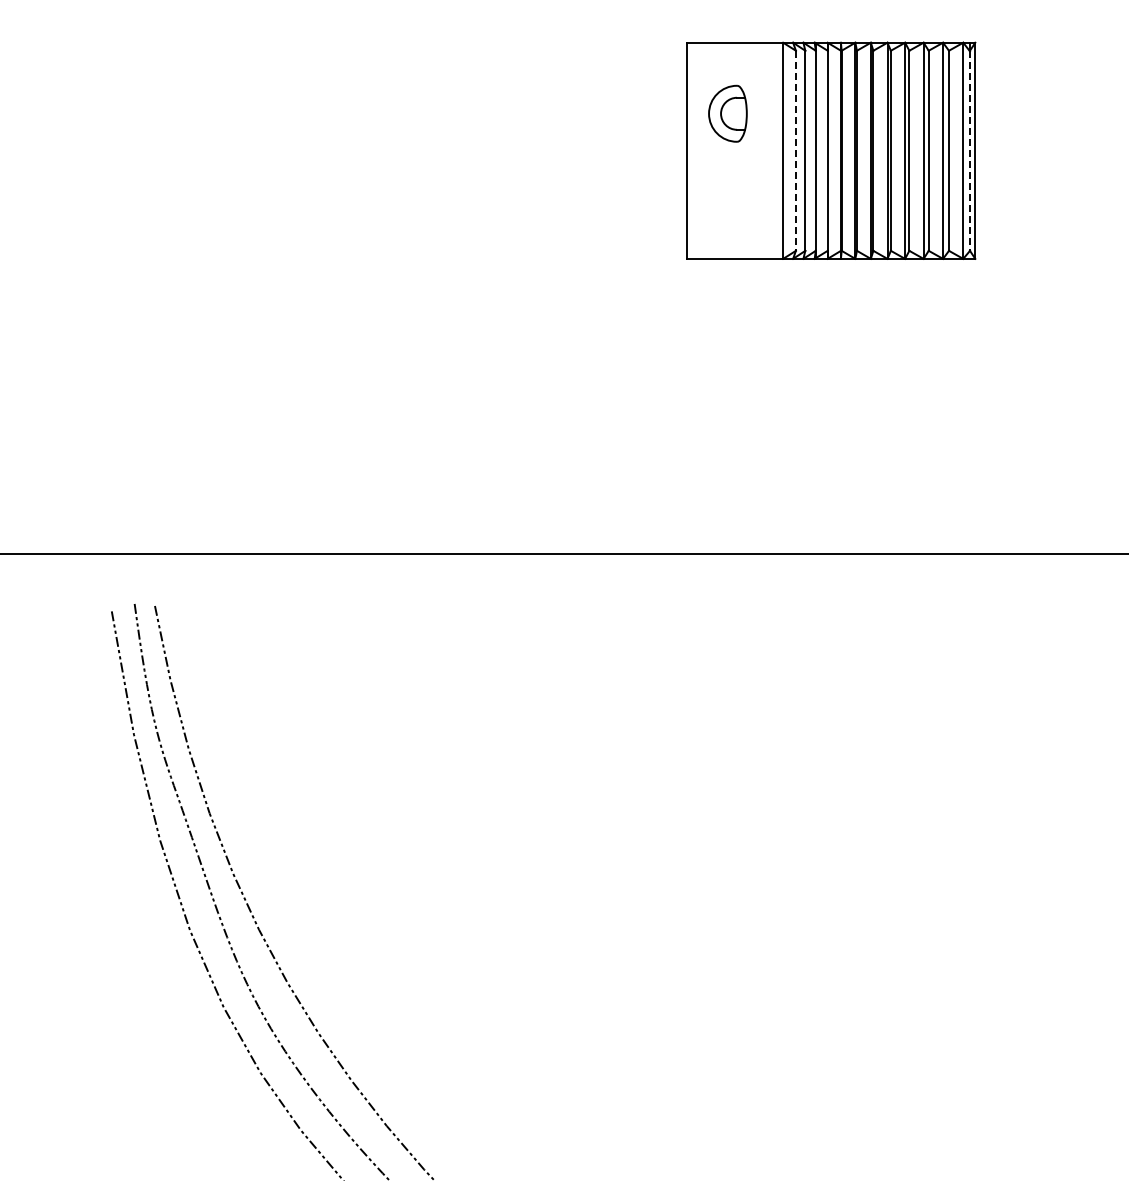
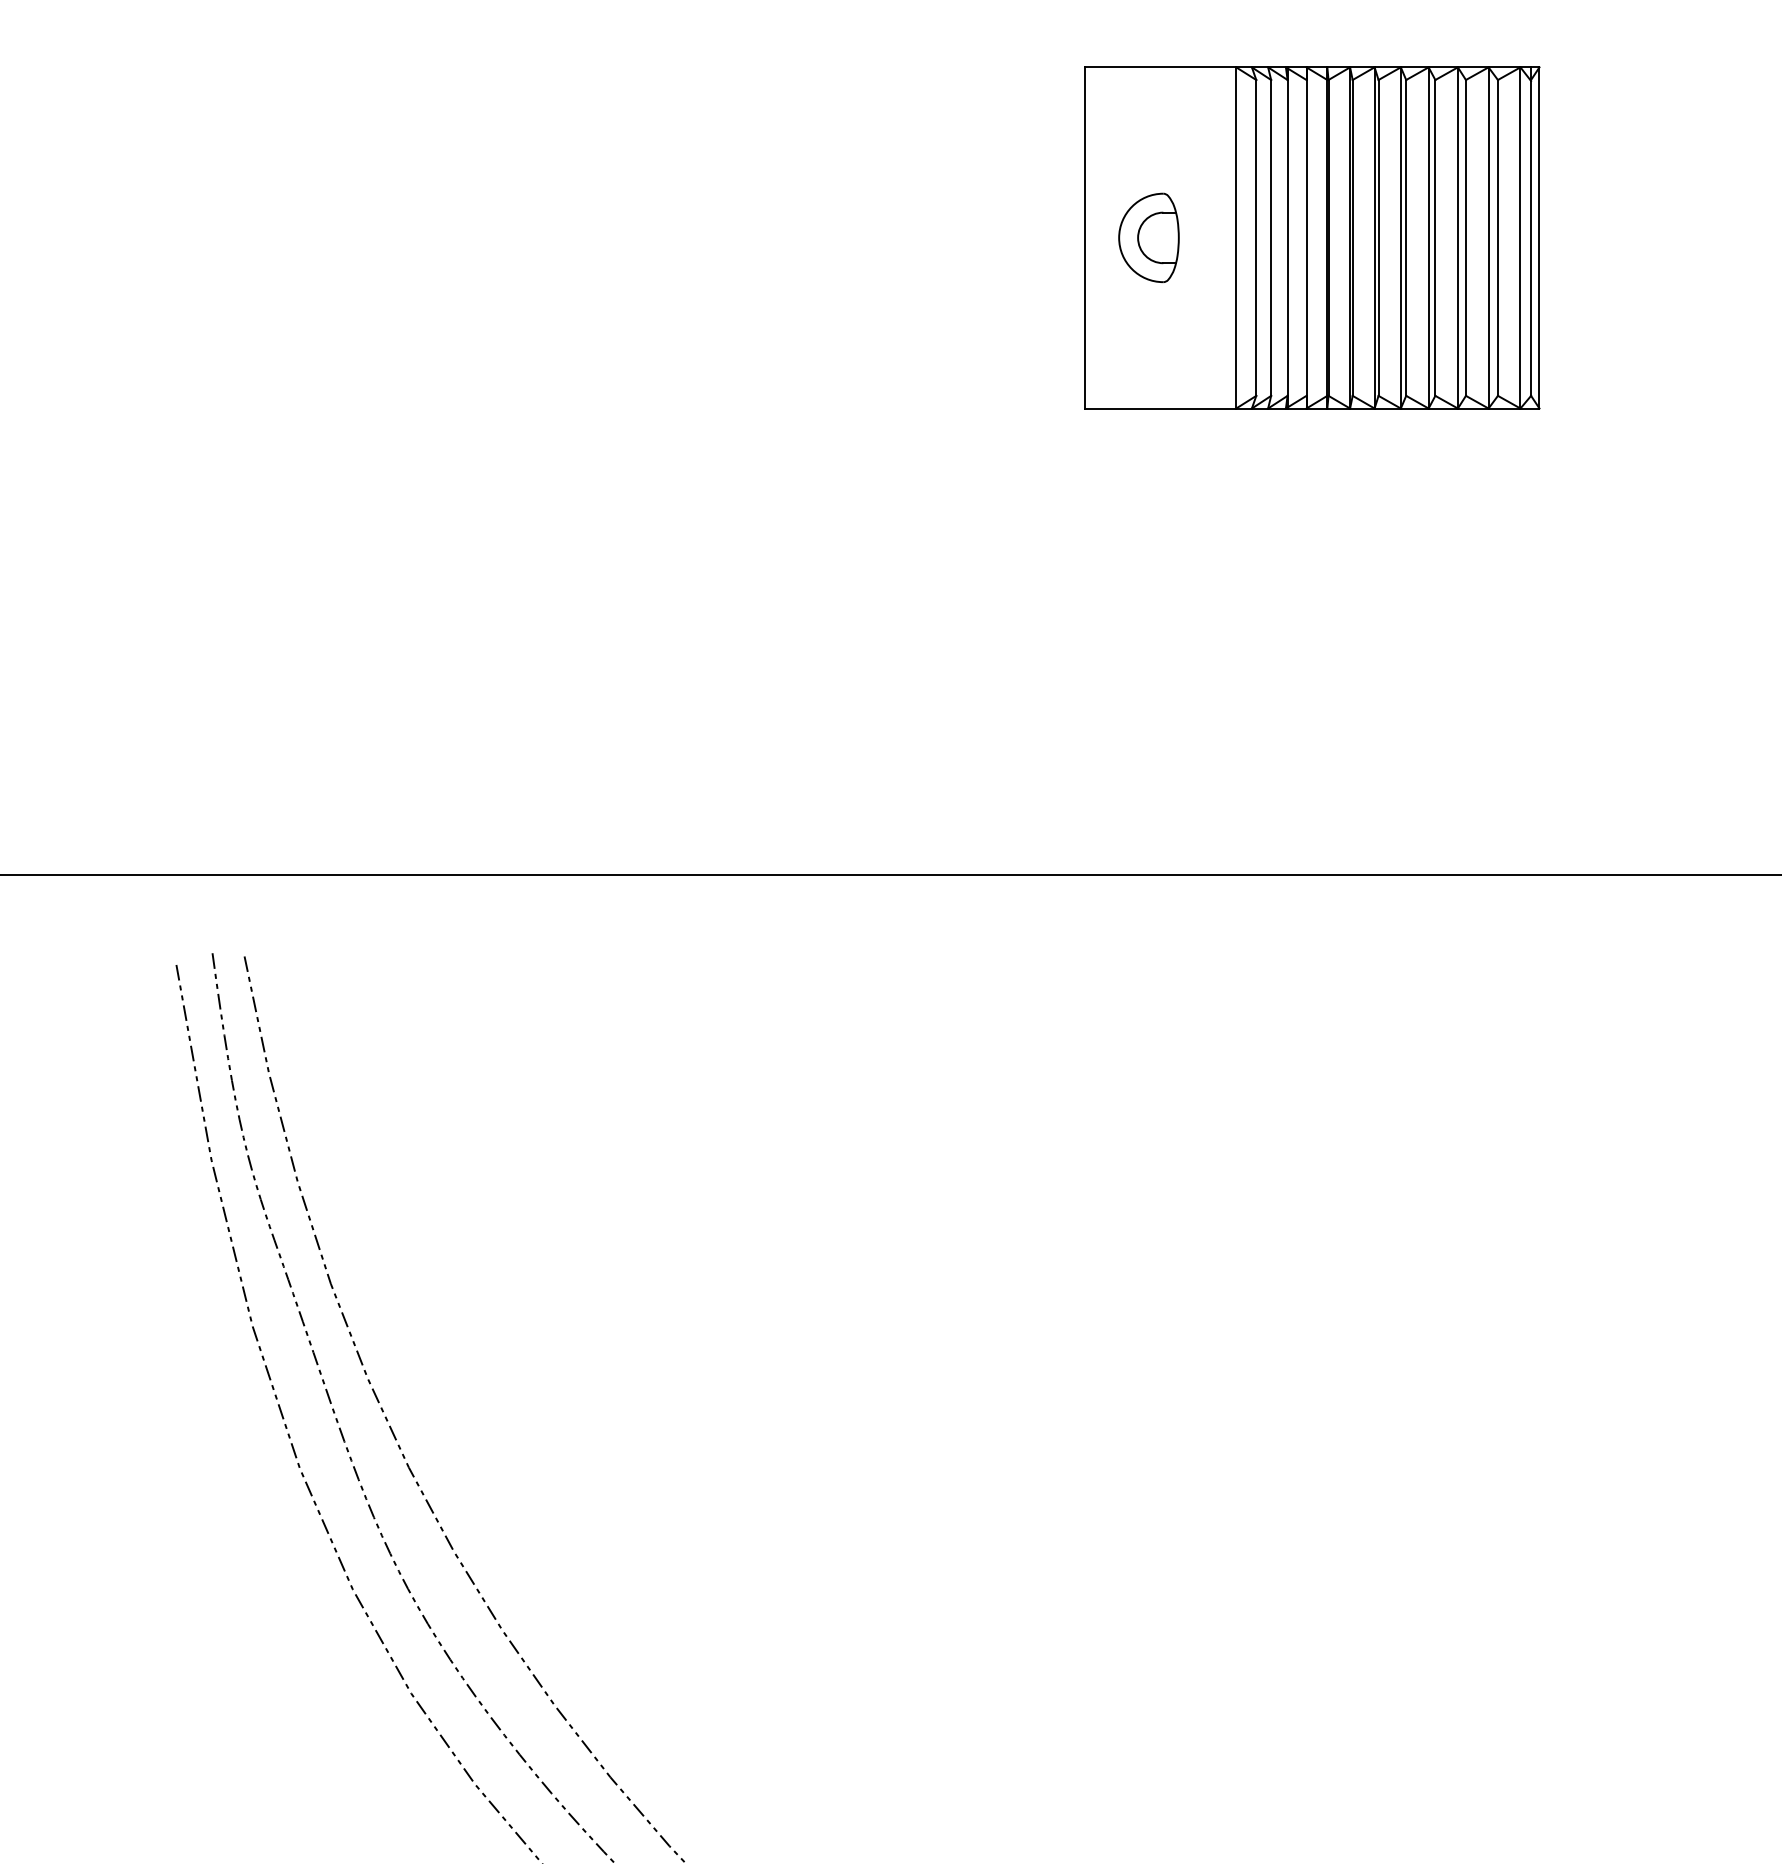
part: (727, 113) -> (1148, 237), moved
line: (795, 151) -> (1255, 239), dashed -> solid
line: (970, 151) -> (1531, 239), dashed -> solid

